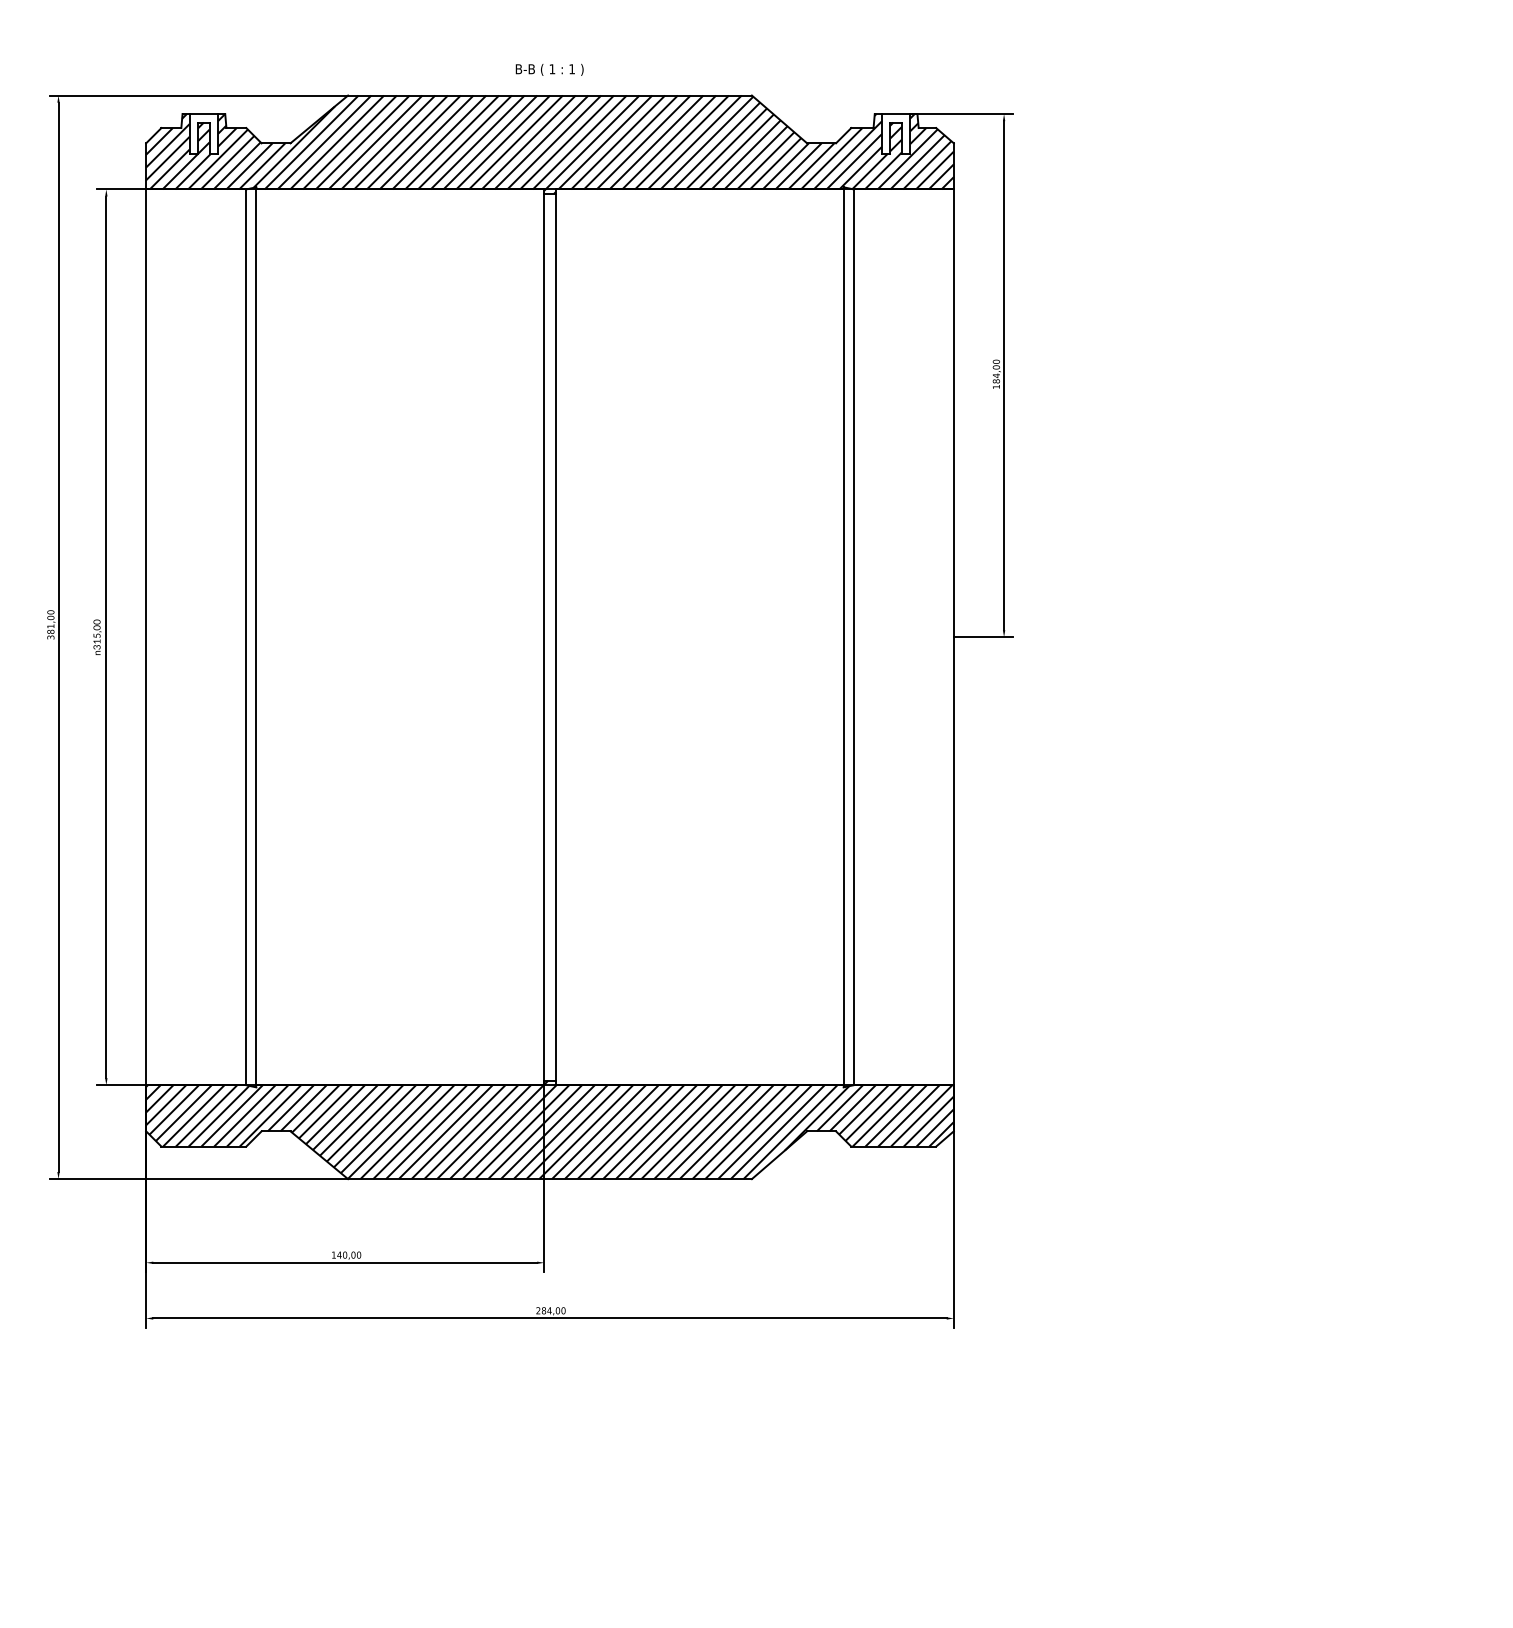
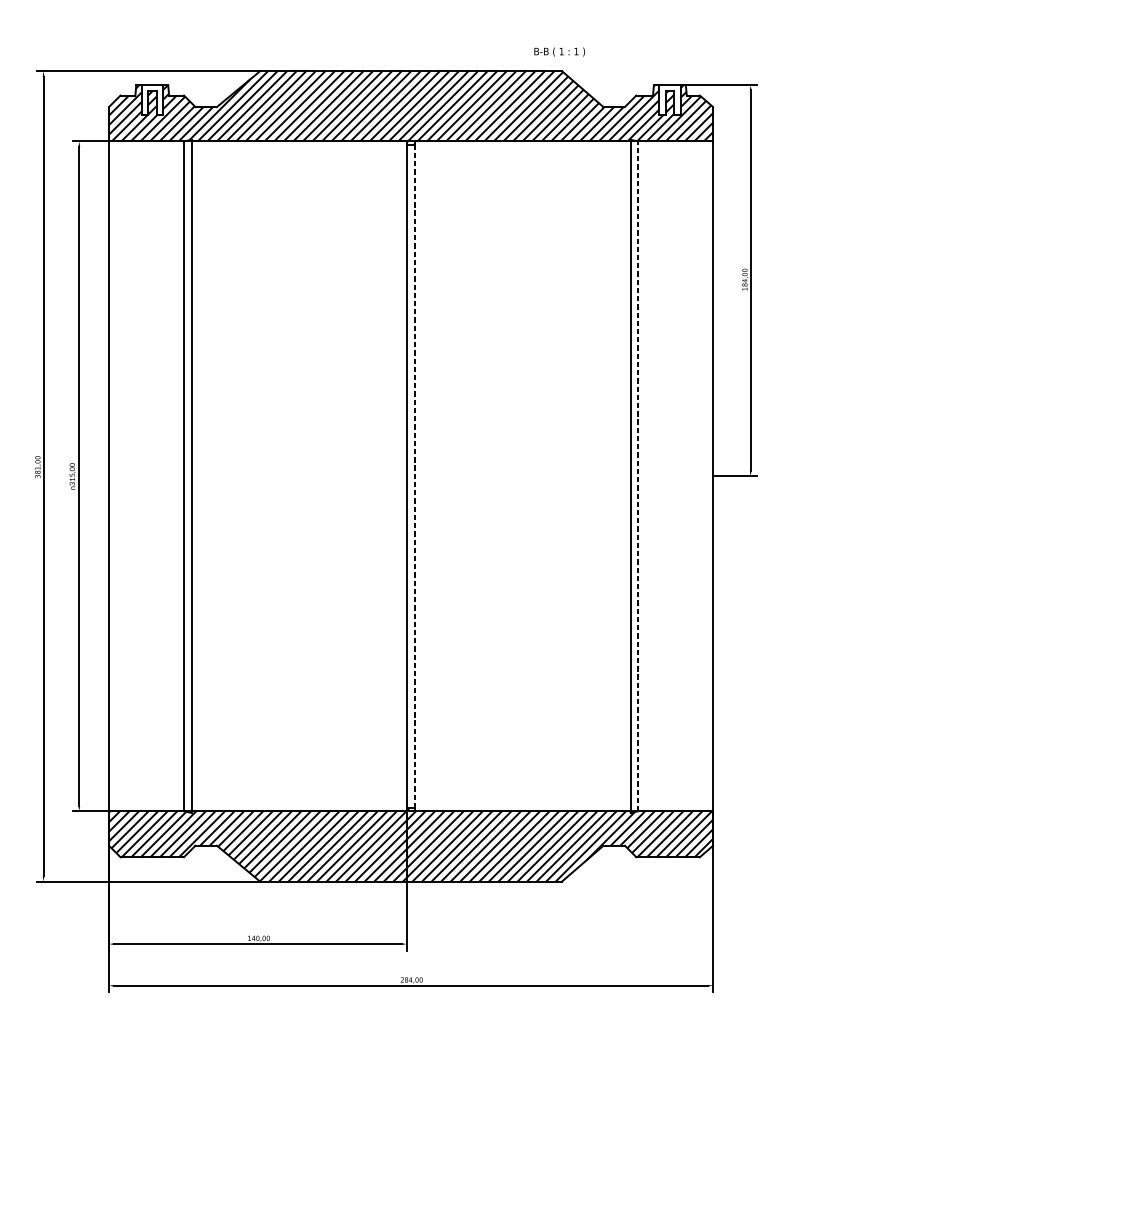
text: (549, 69) -> (559, 51), moved
line: (555, 636) -> (415, 475), solid -> dashed
line: (853, 637) -> (638, 476), solid -> dashed

